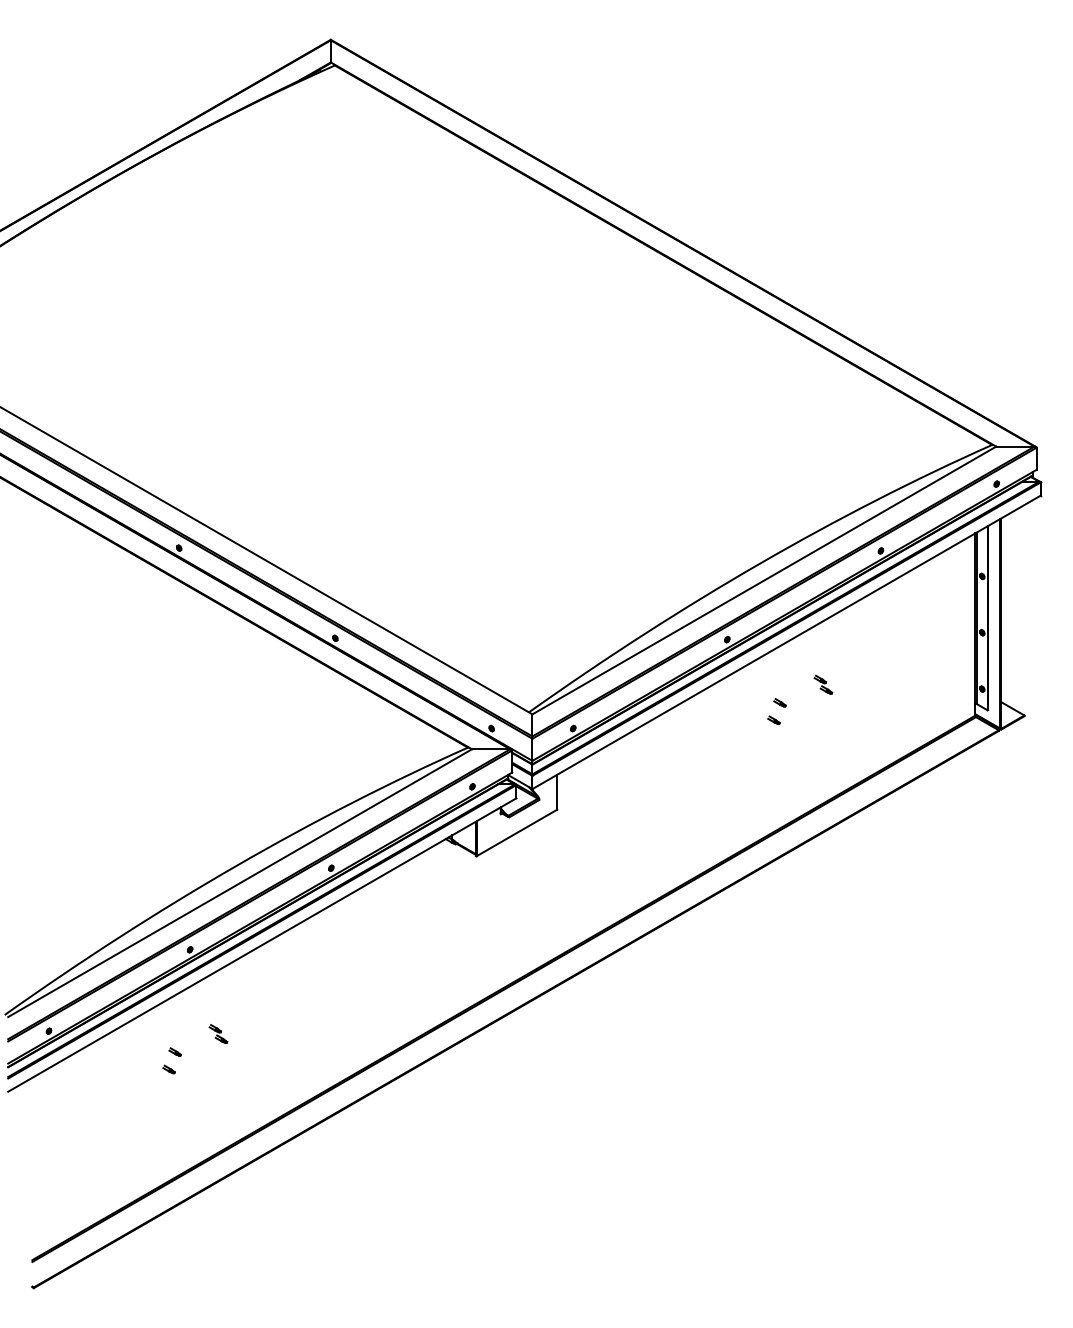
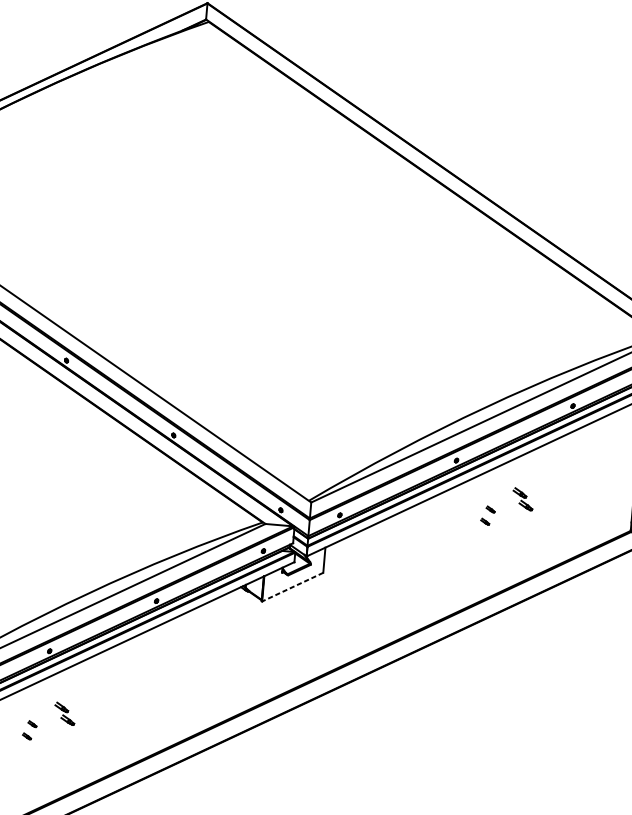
part: (823, 684) -> (523, 498), size x1.6
line: (516, 832) -> (292, 586), solid -> dashed
part: (218, 1033) -> (64, 713), size x1.6

